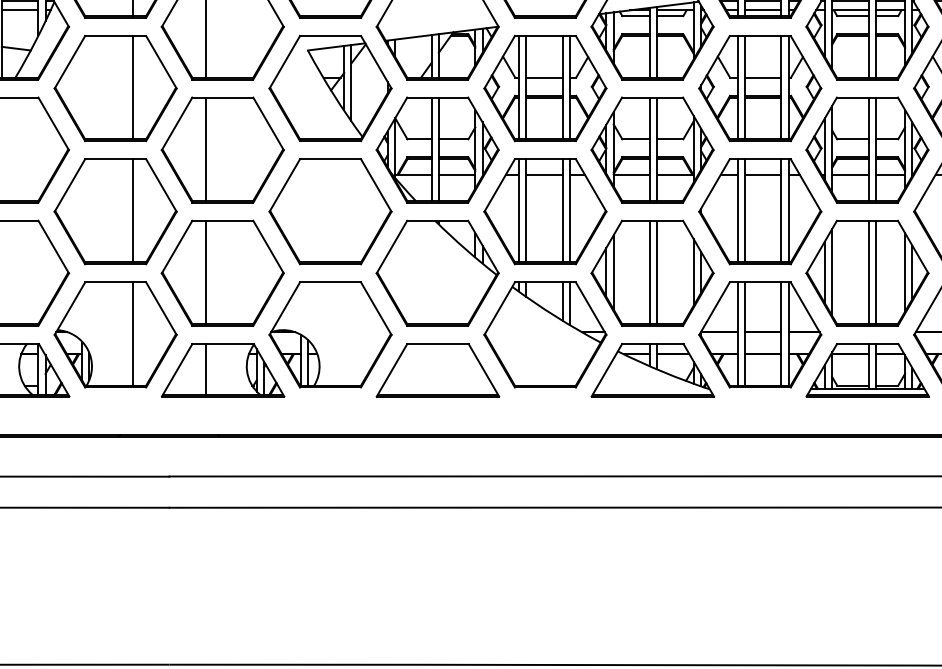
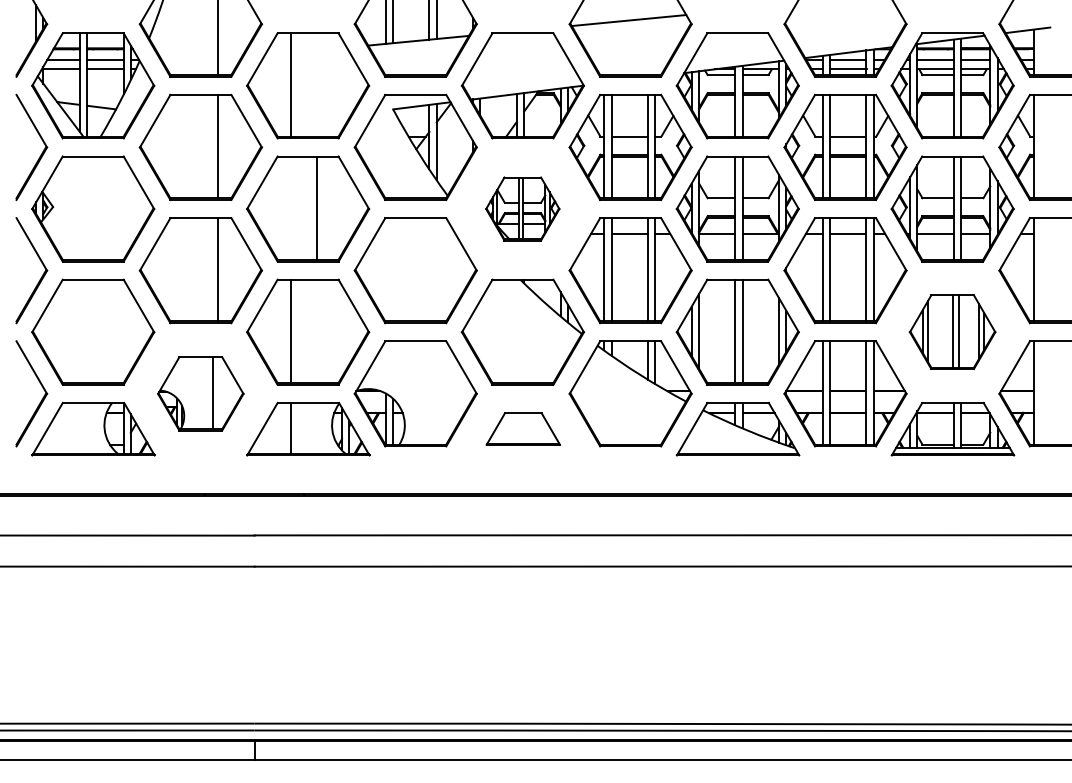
line: (206, 148) -> (317, 207), moved
part: (437, 149) -> (522, 208), size x0.6
part: (867, 272) -> (952, 331), size x0.7
part: (115, 334) -> (200, 393), size x0.7
part: (438, 369) -> (523, 428), size x0.6

